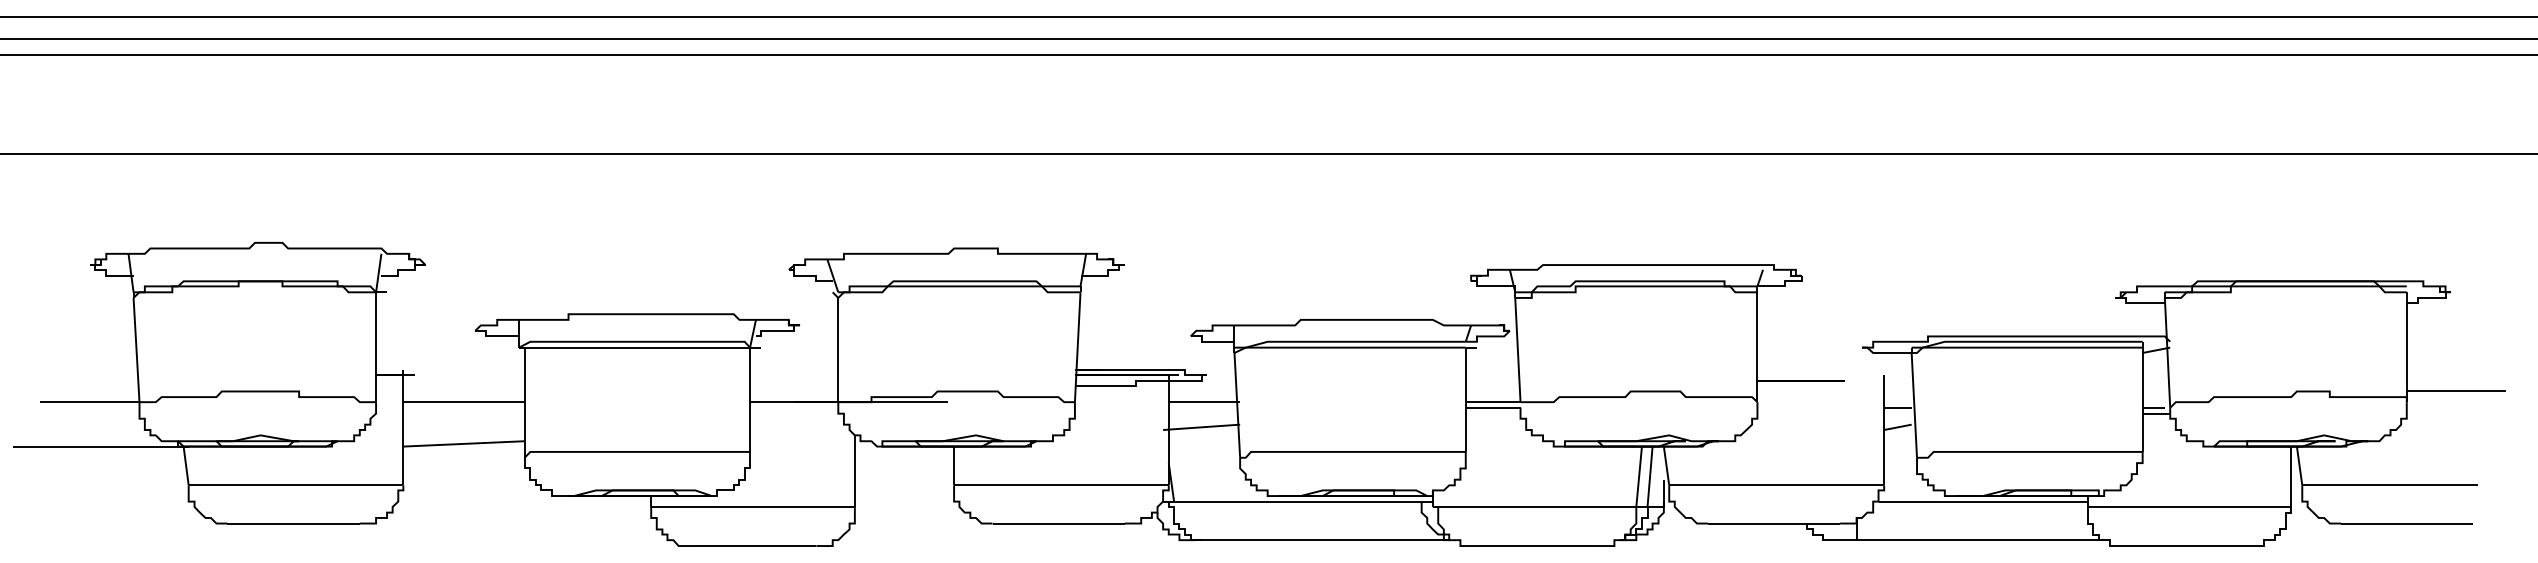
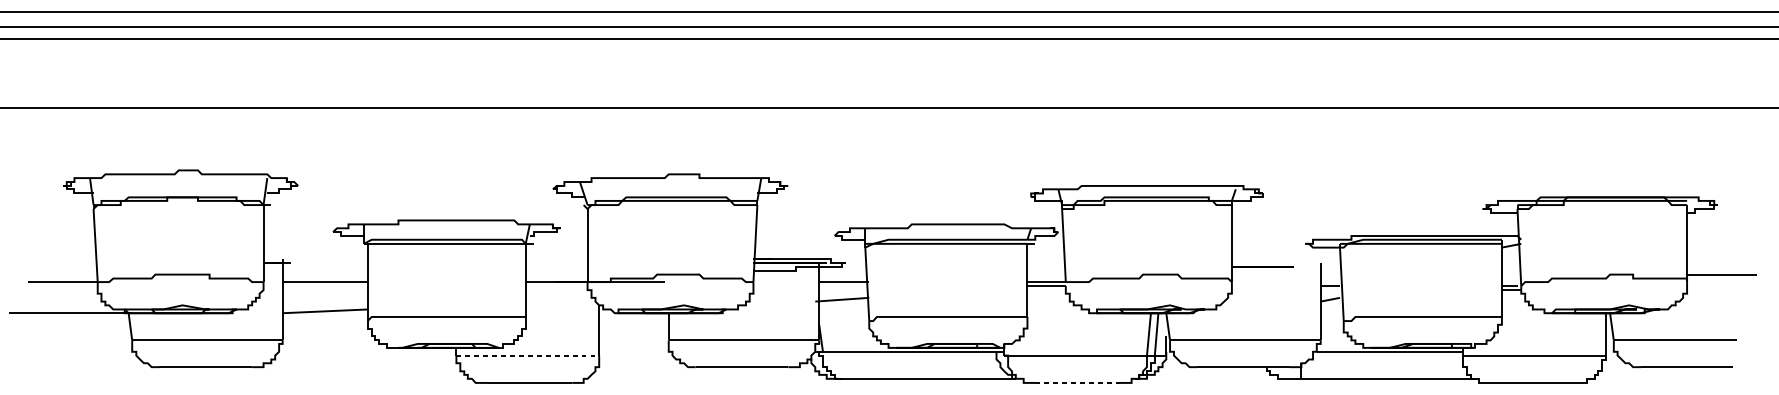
line: (753, 506) -> (528, 355), solid -> dashed
line: (1537, 546) -> (1077, 383), solid -> dashed

